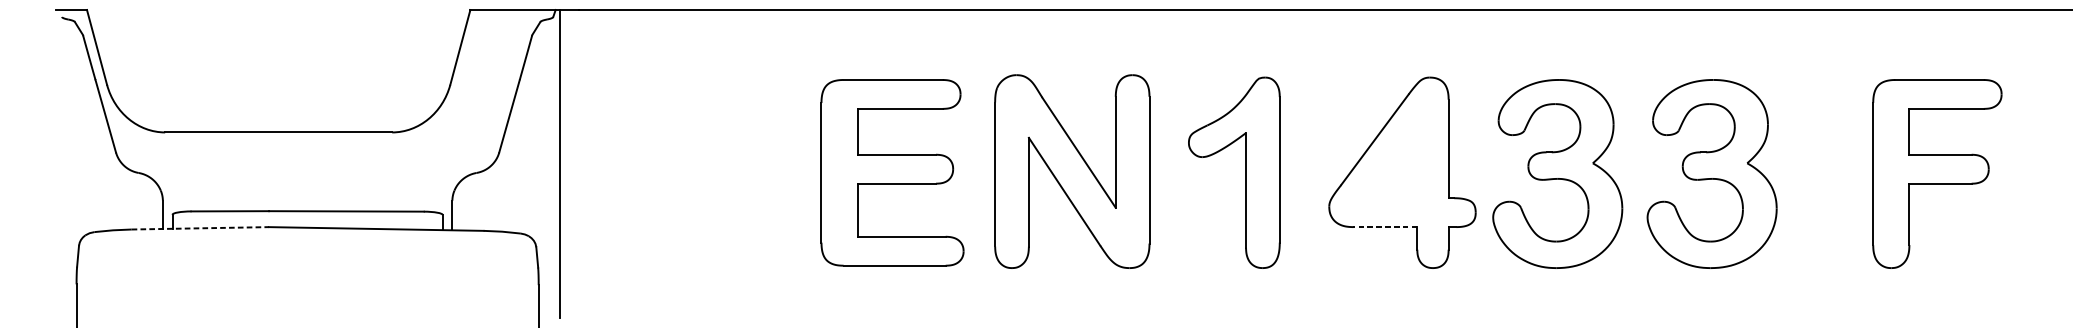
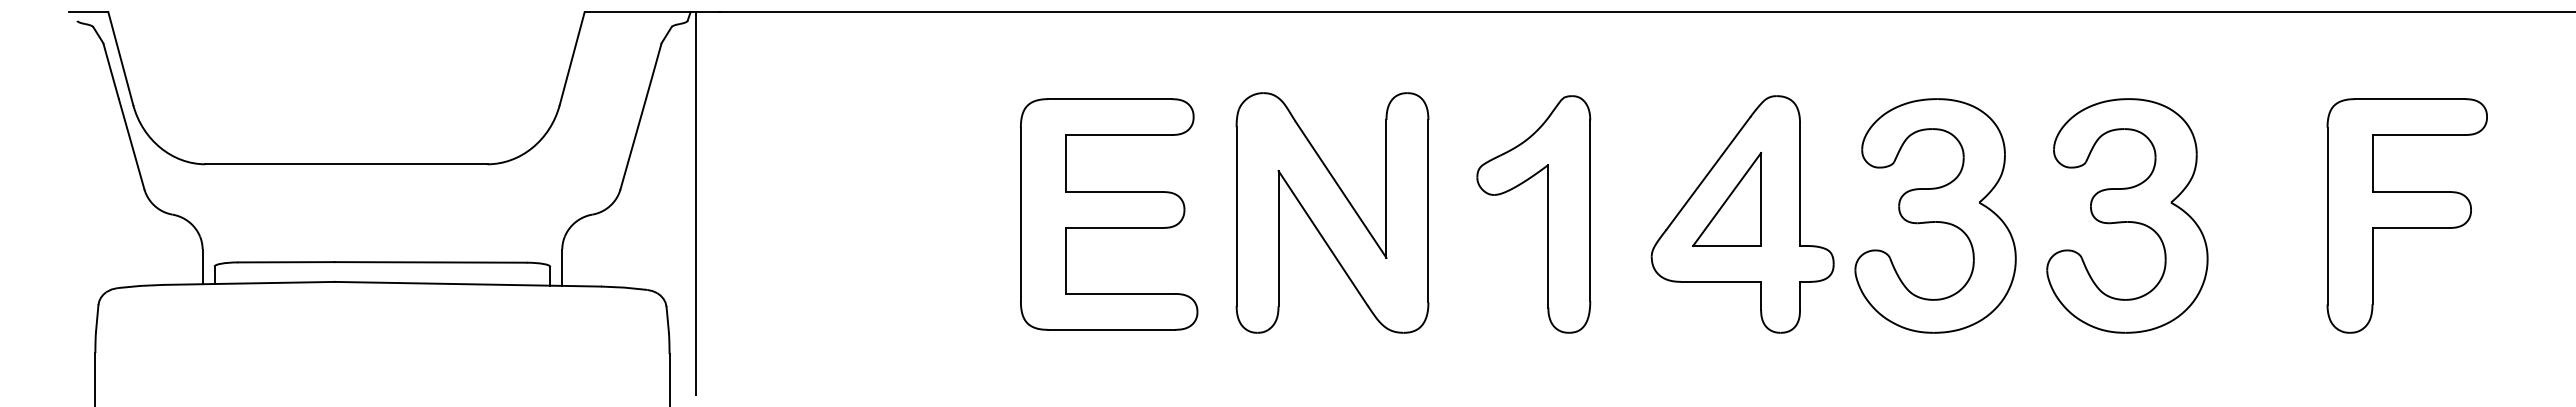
part: (1390, 160) -> (1727, 199), added
line: (1385, 226) -> (1721, 281), dashed -> solid
line: (200, 228) -> (249, 283), dashed -> solid

